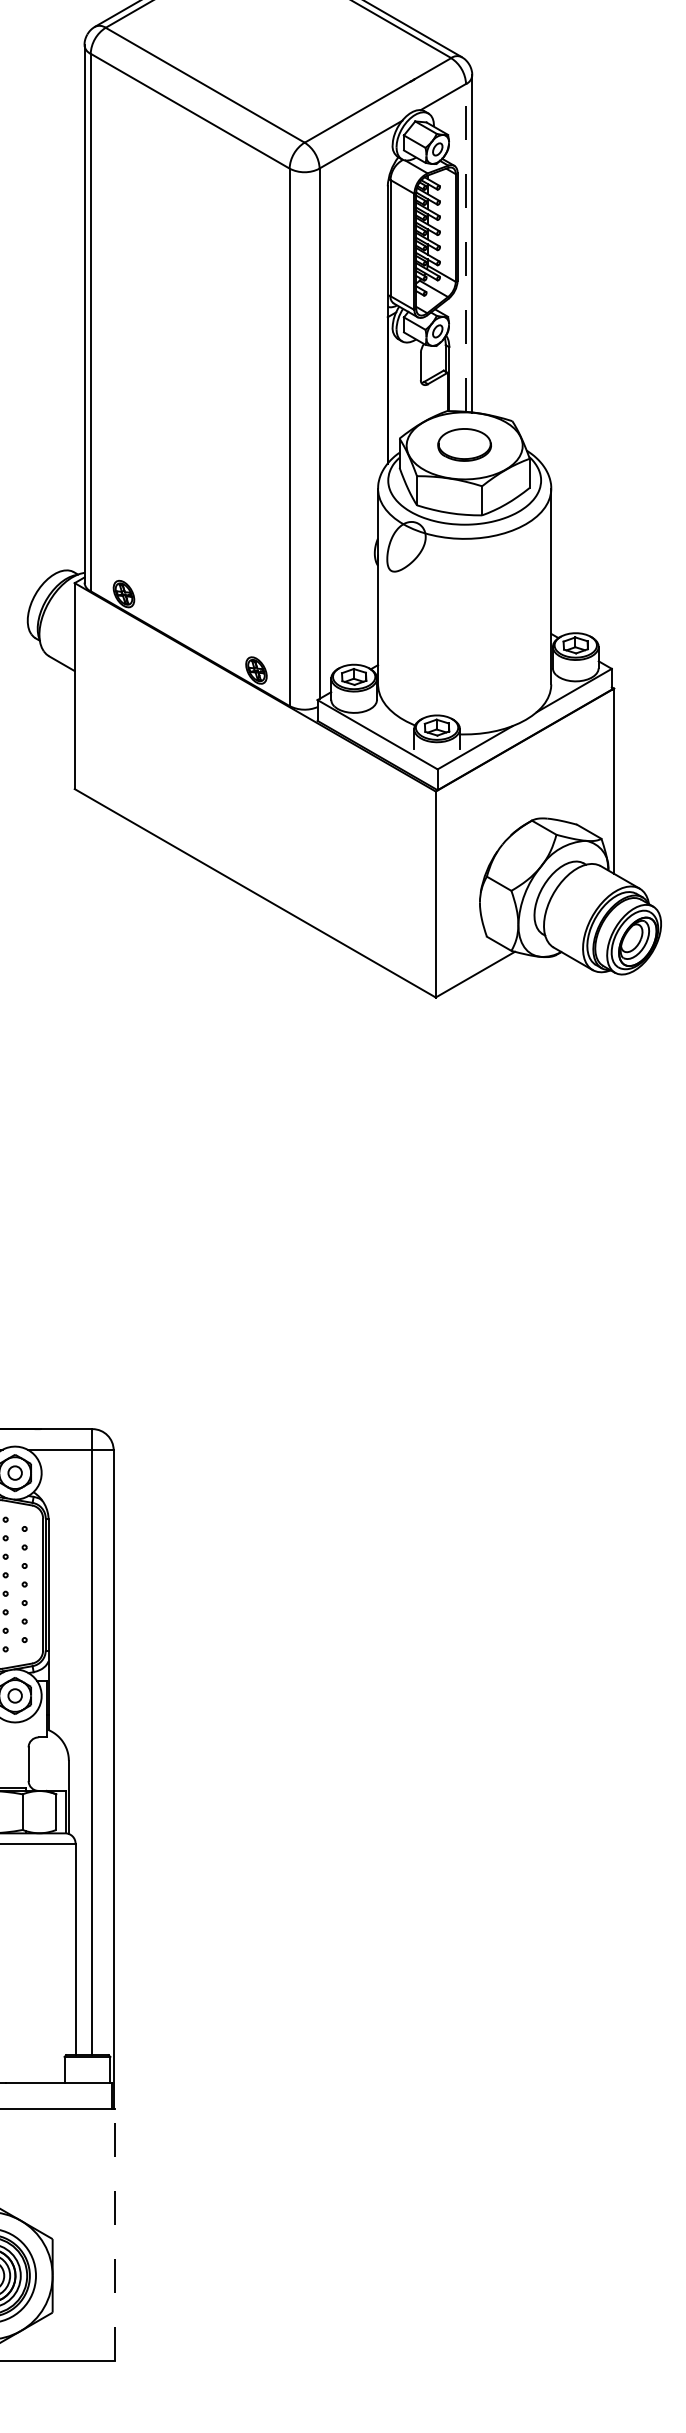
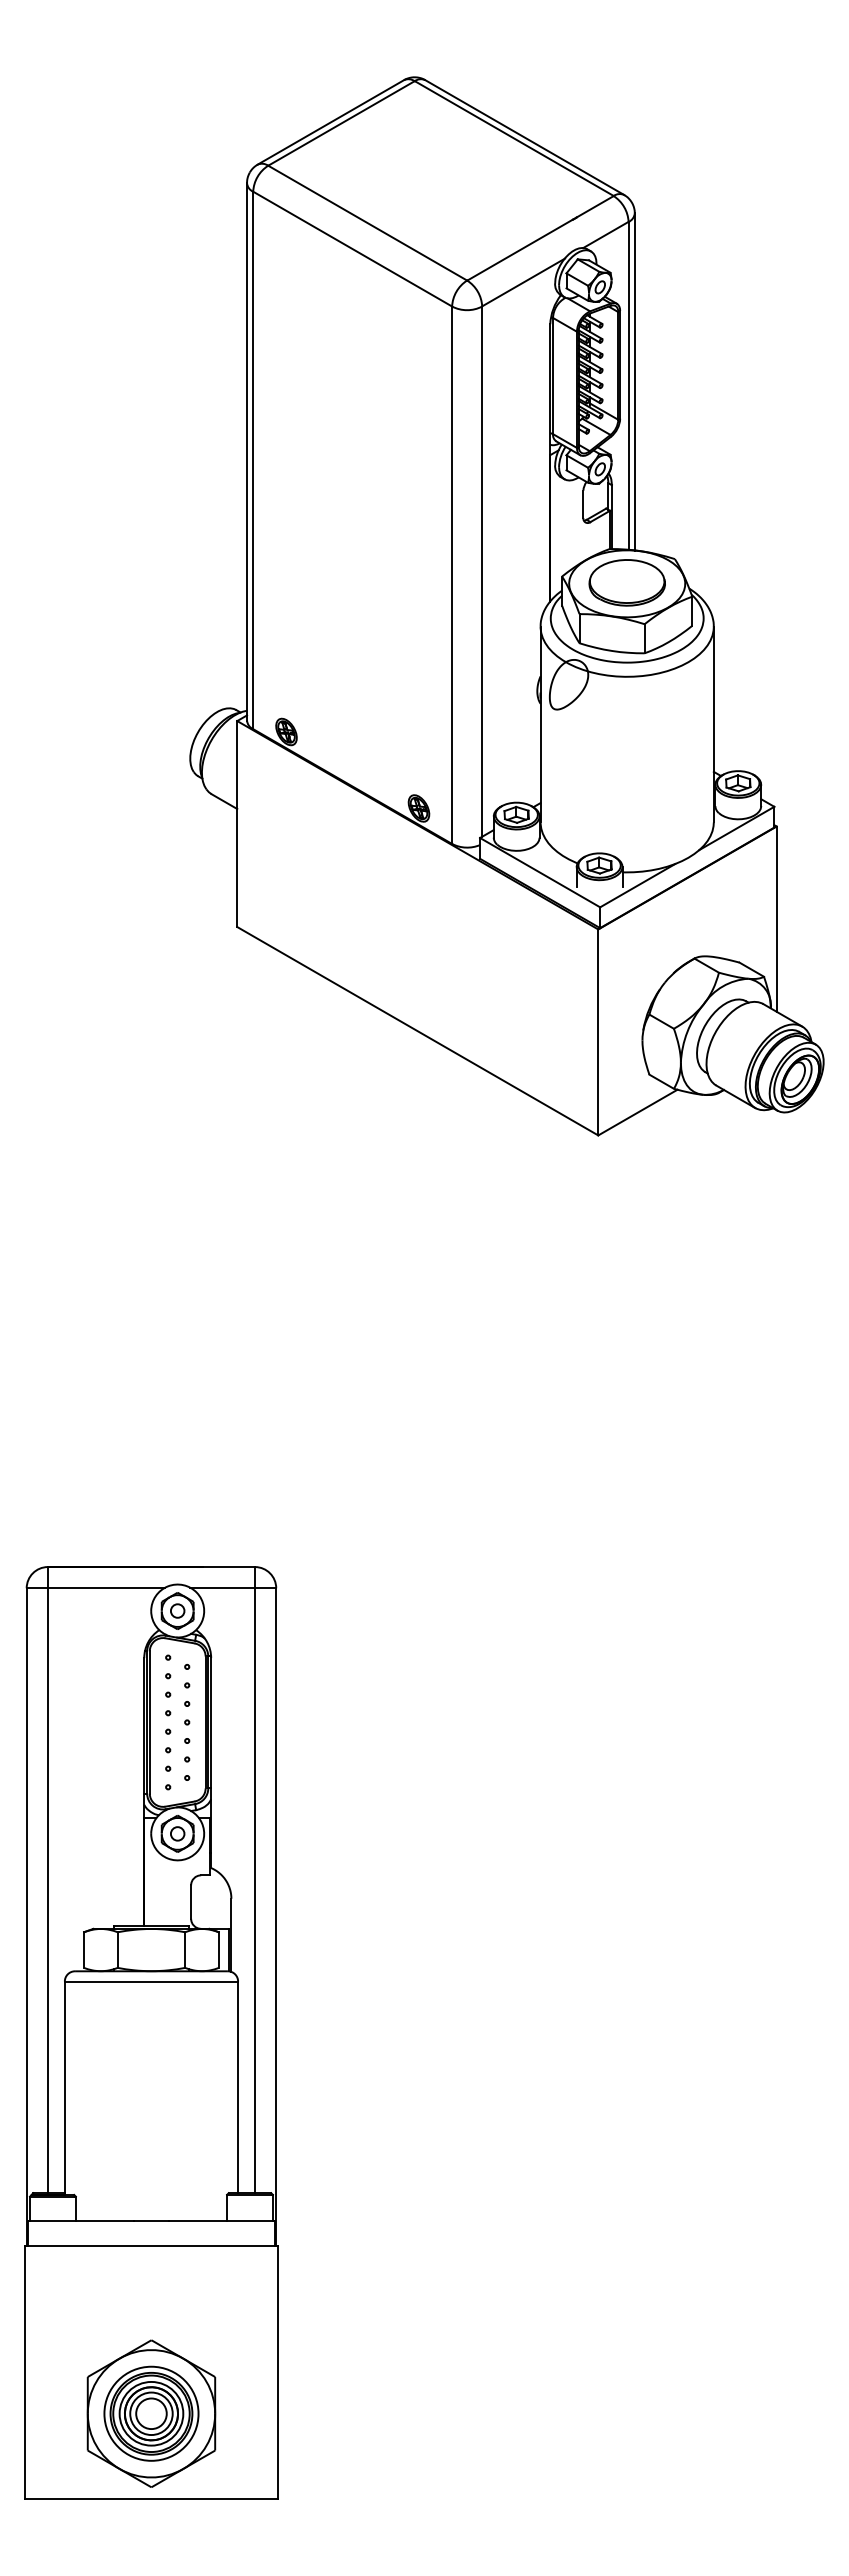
line: (465, 247) -> (628, 385), dashed -> solid
part: (463, 444) -> (626, 582), size x1.43
line: (114, 2234) -> (277, 2372), dashed -> solid

